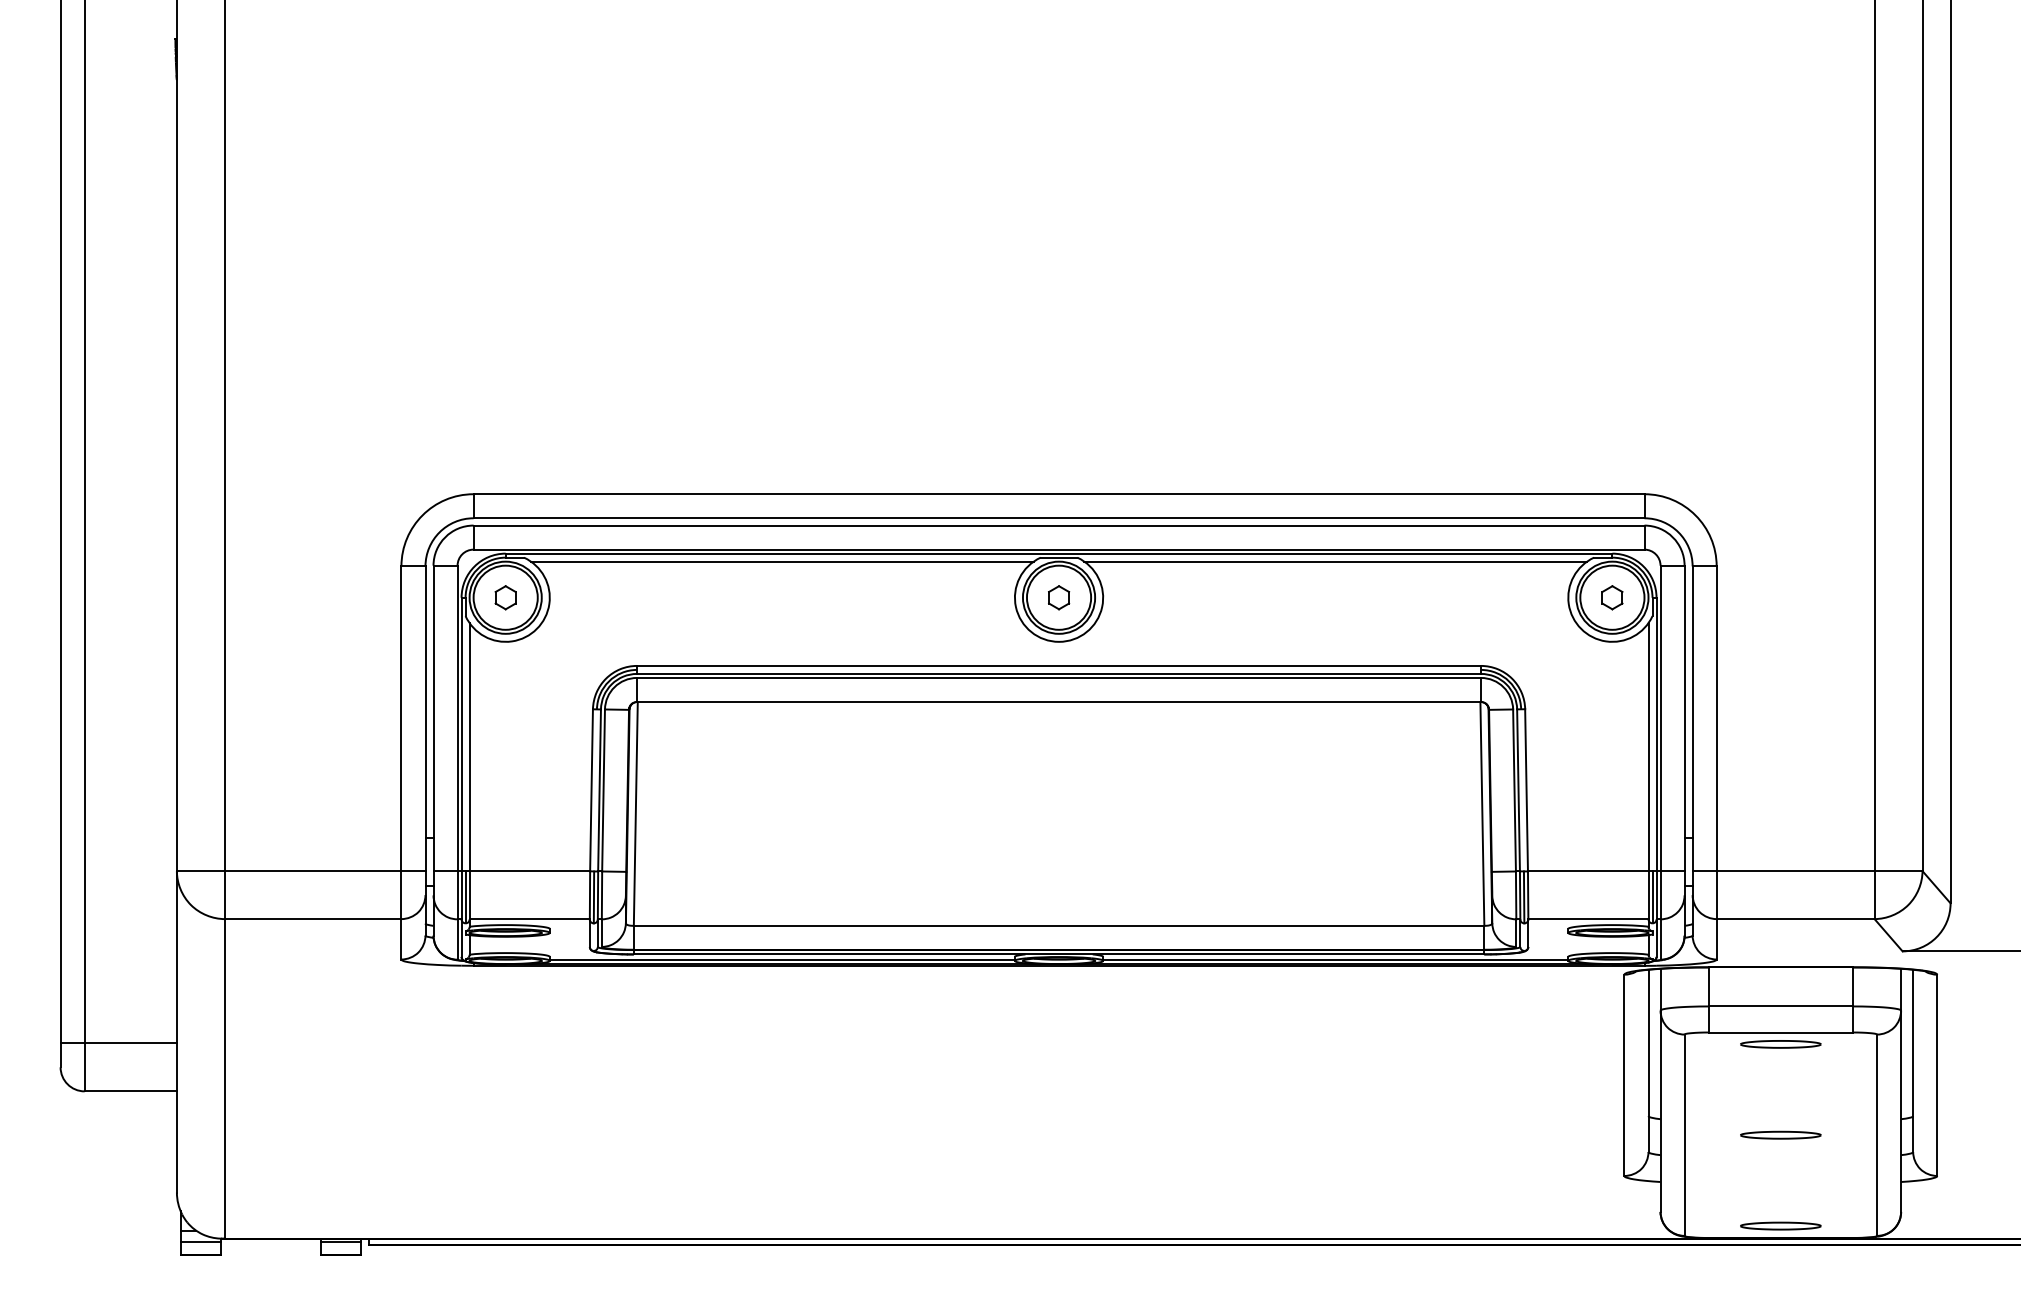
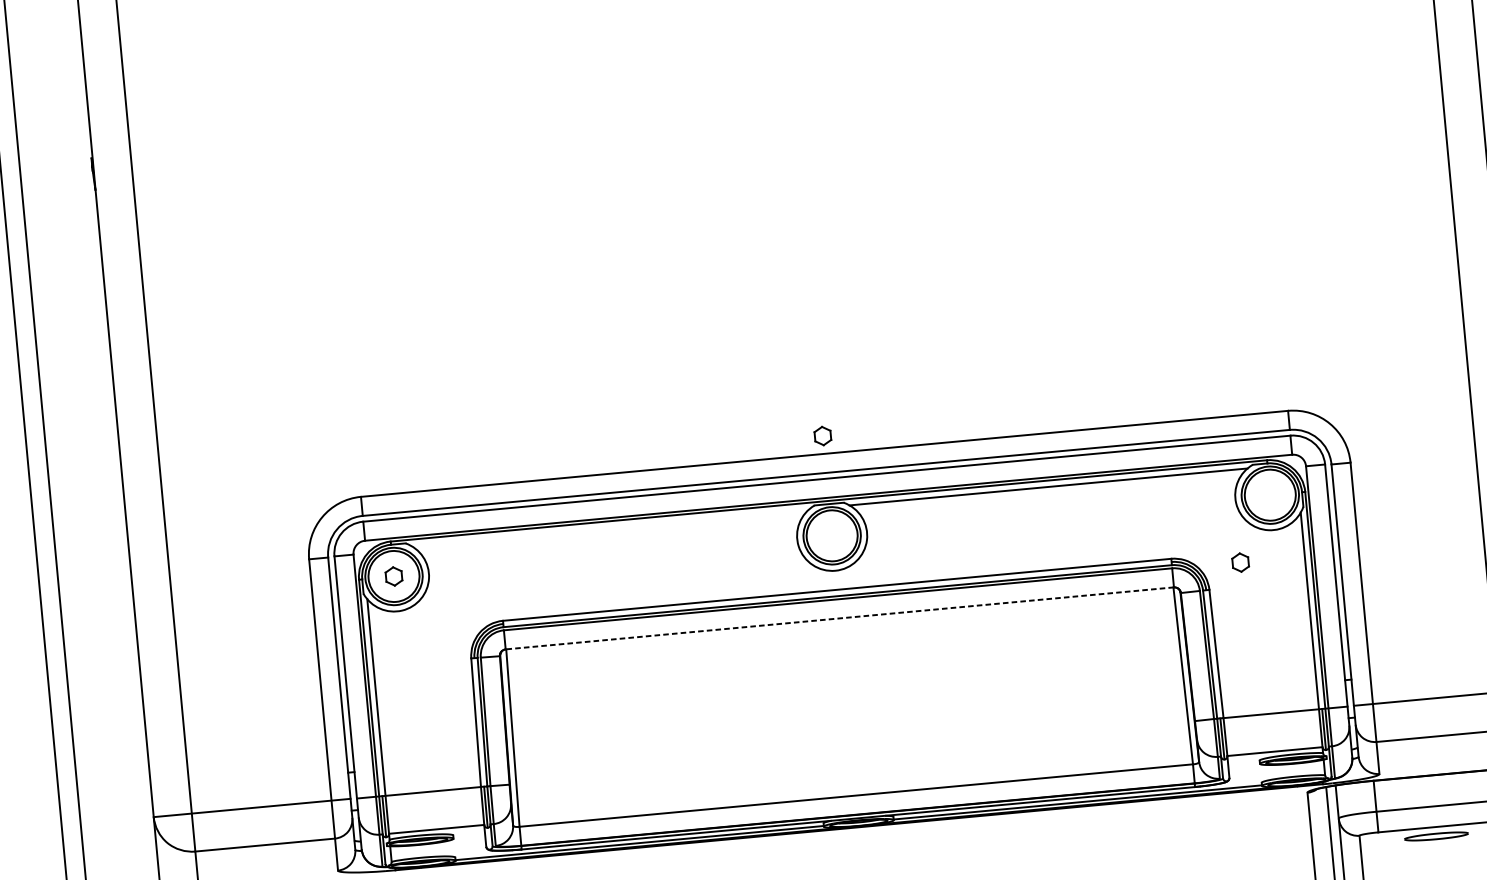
line: (782, 561) -> (610, 527), removed
part: (1059, 597) -> (823, 435), moved
part: (1612, 597) -> (1240, 562), moved
line: (1059, 702) -> (840, 618), solid -> dashed

